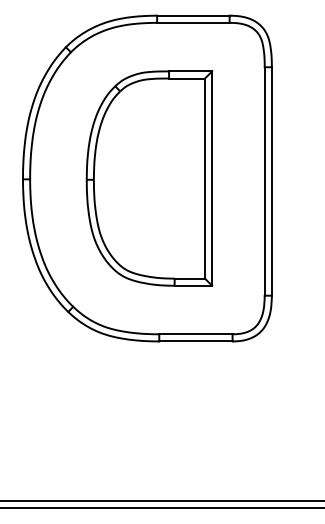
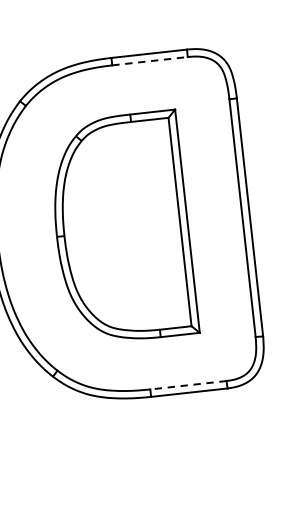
line: (193, 22) -> (150, 60), solid -> dashed
line: (195, 334) -> (188, 385), solid -> dashed

